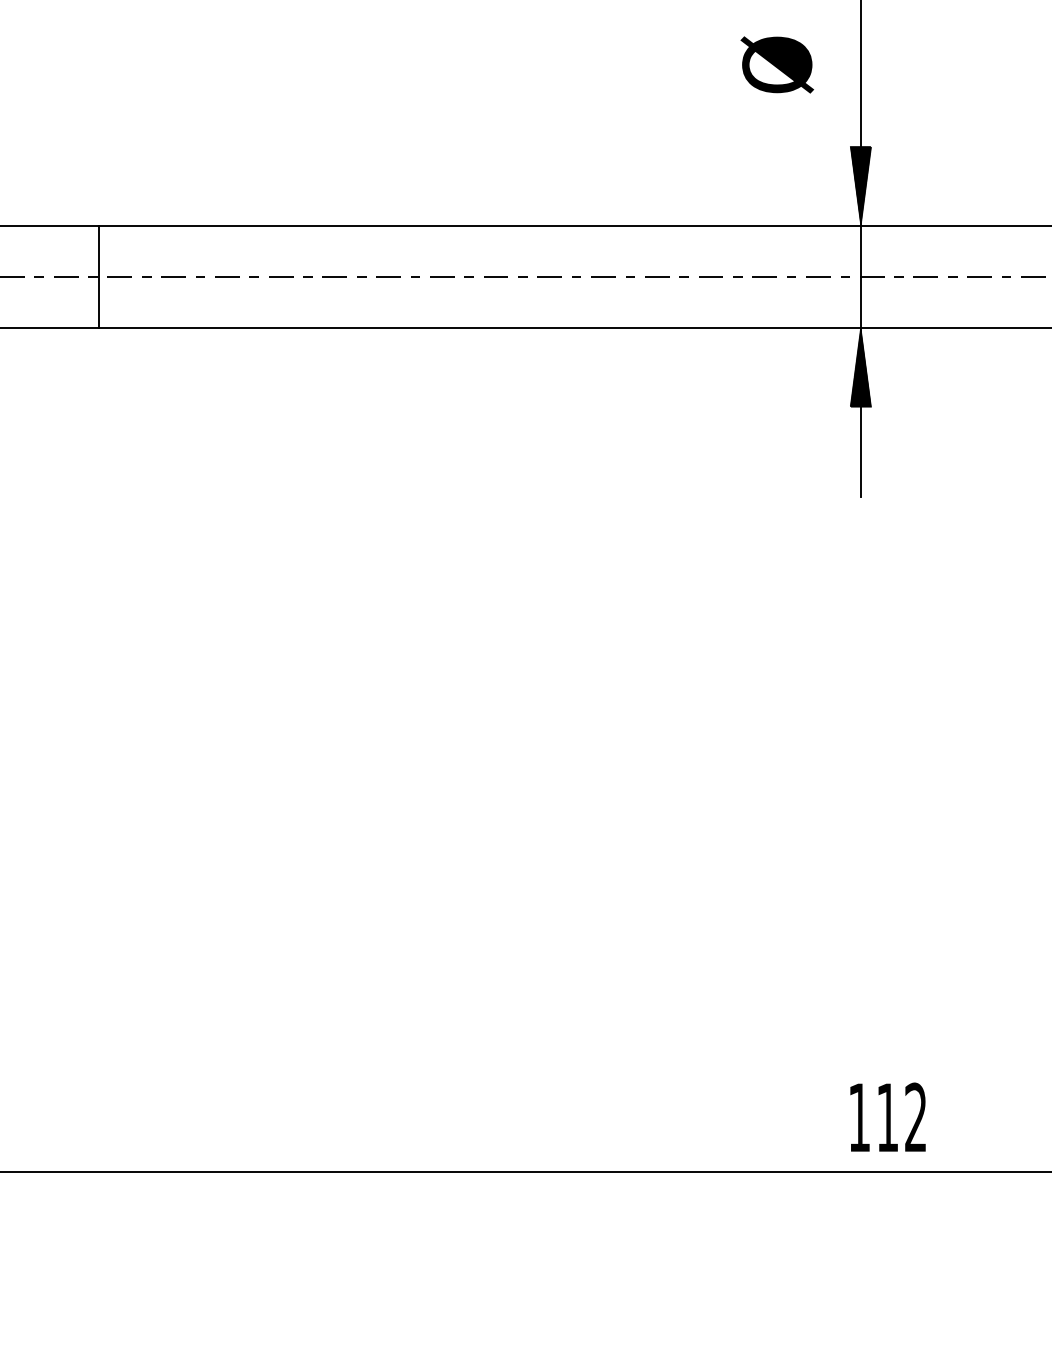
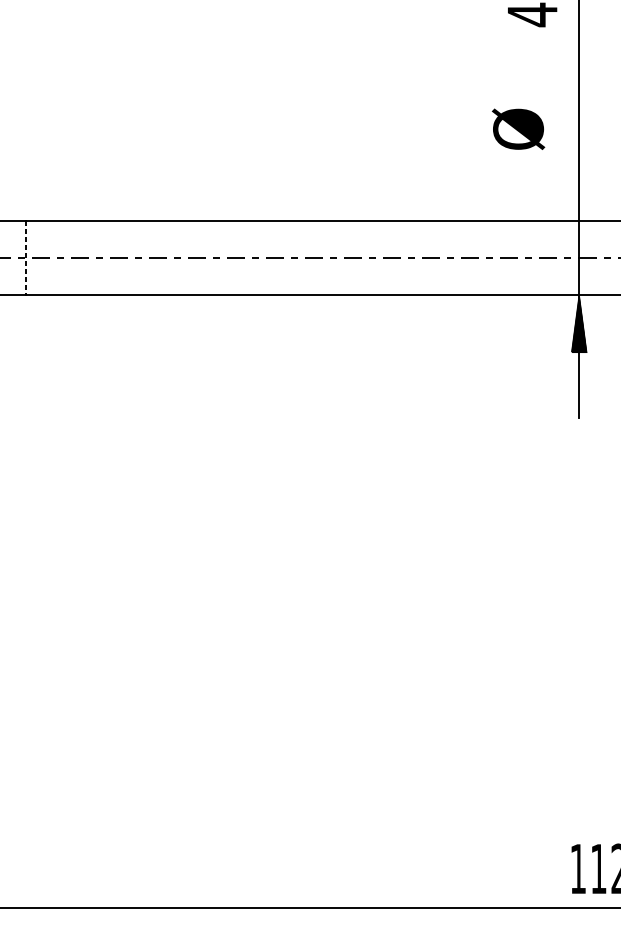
text: (776, 64) -> (517, 129), moved
hatch: (860, 185) -> (579, 191), removed
line: (98, 276) -> (25, 257), solid -> dashed

